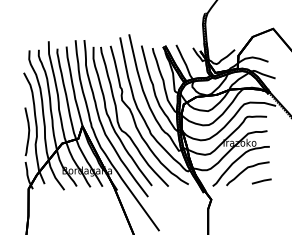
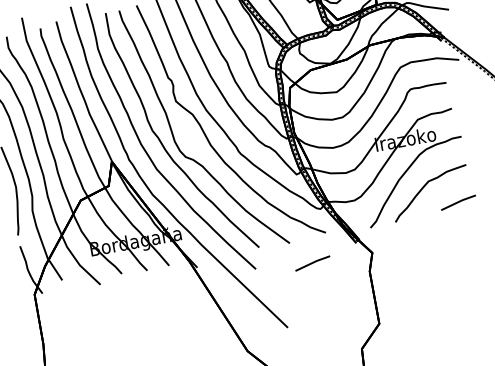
line: (178, 199) -> (312, 263), added

